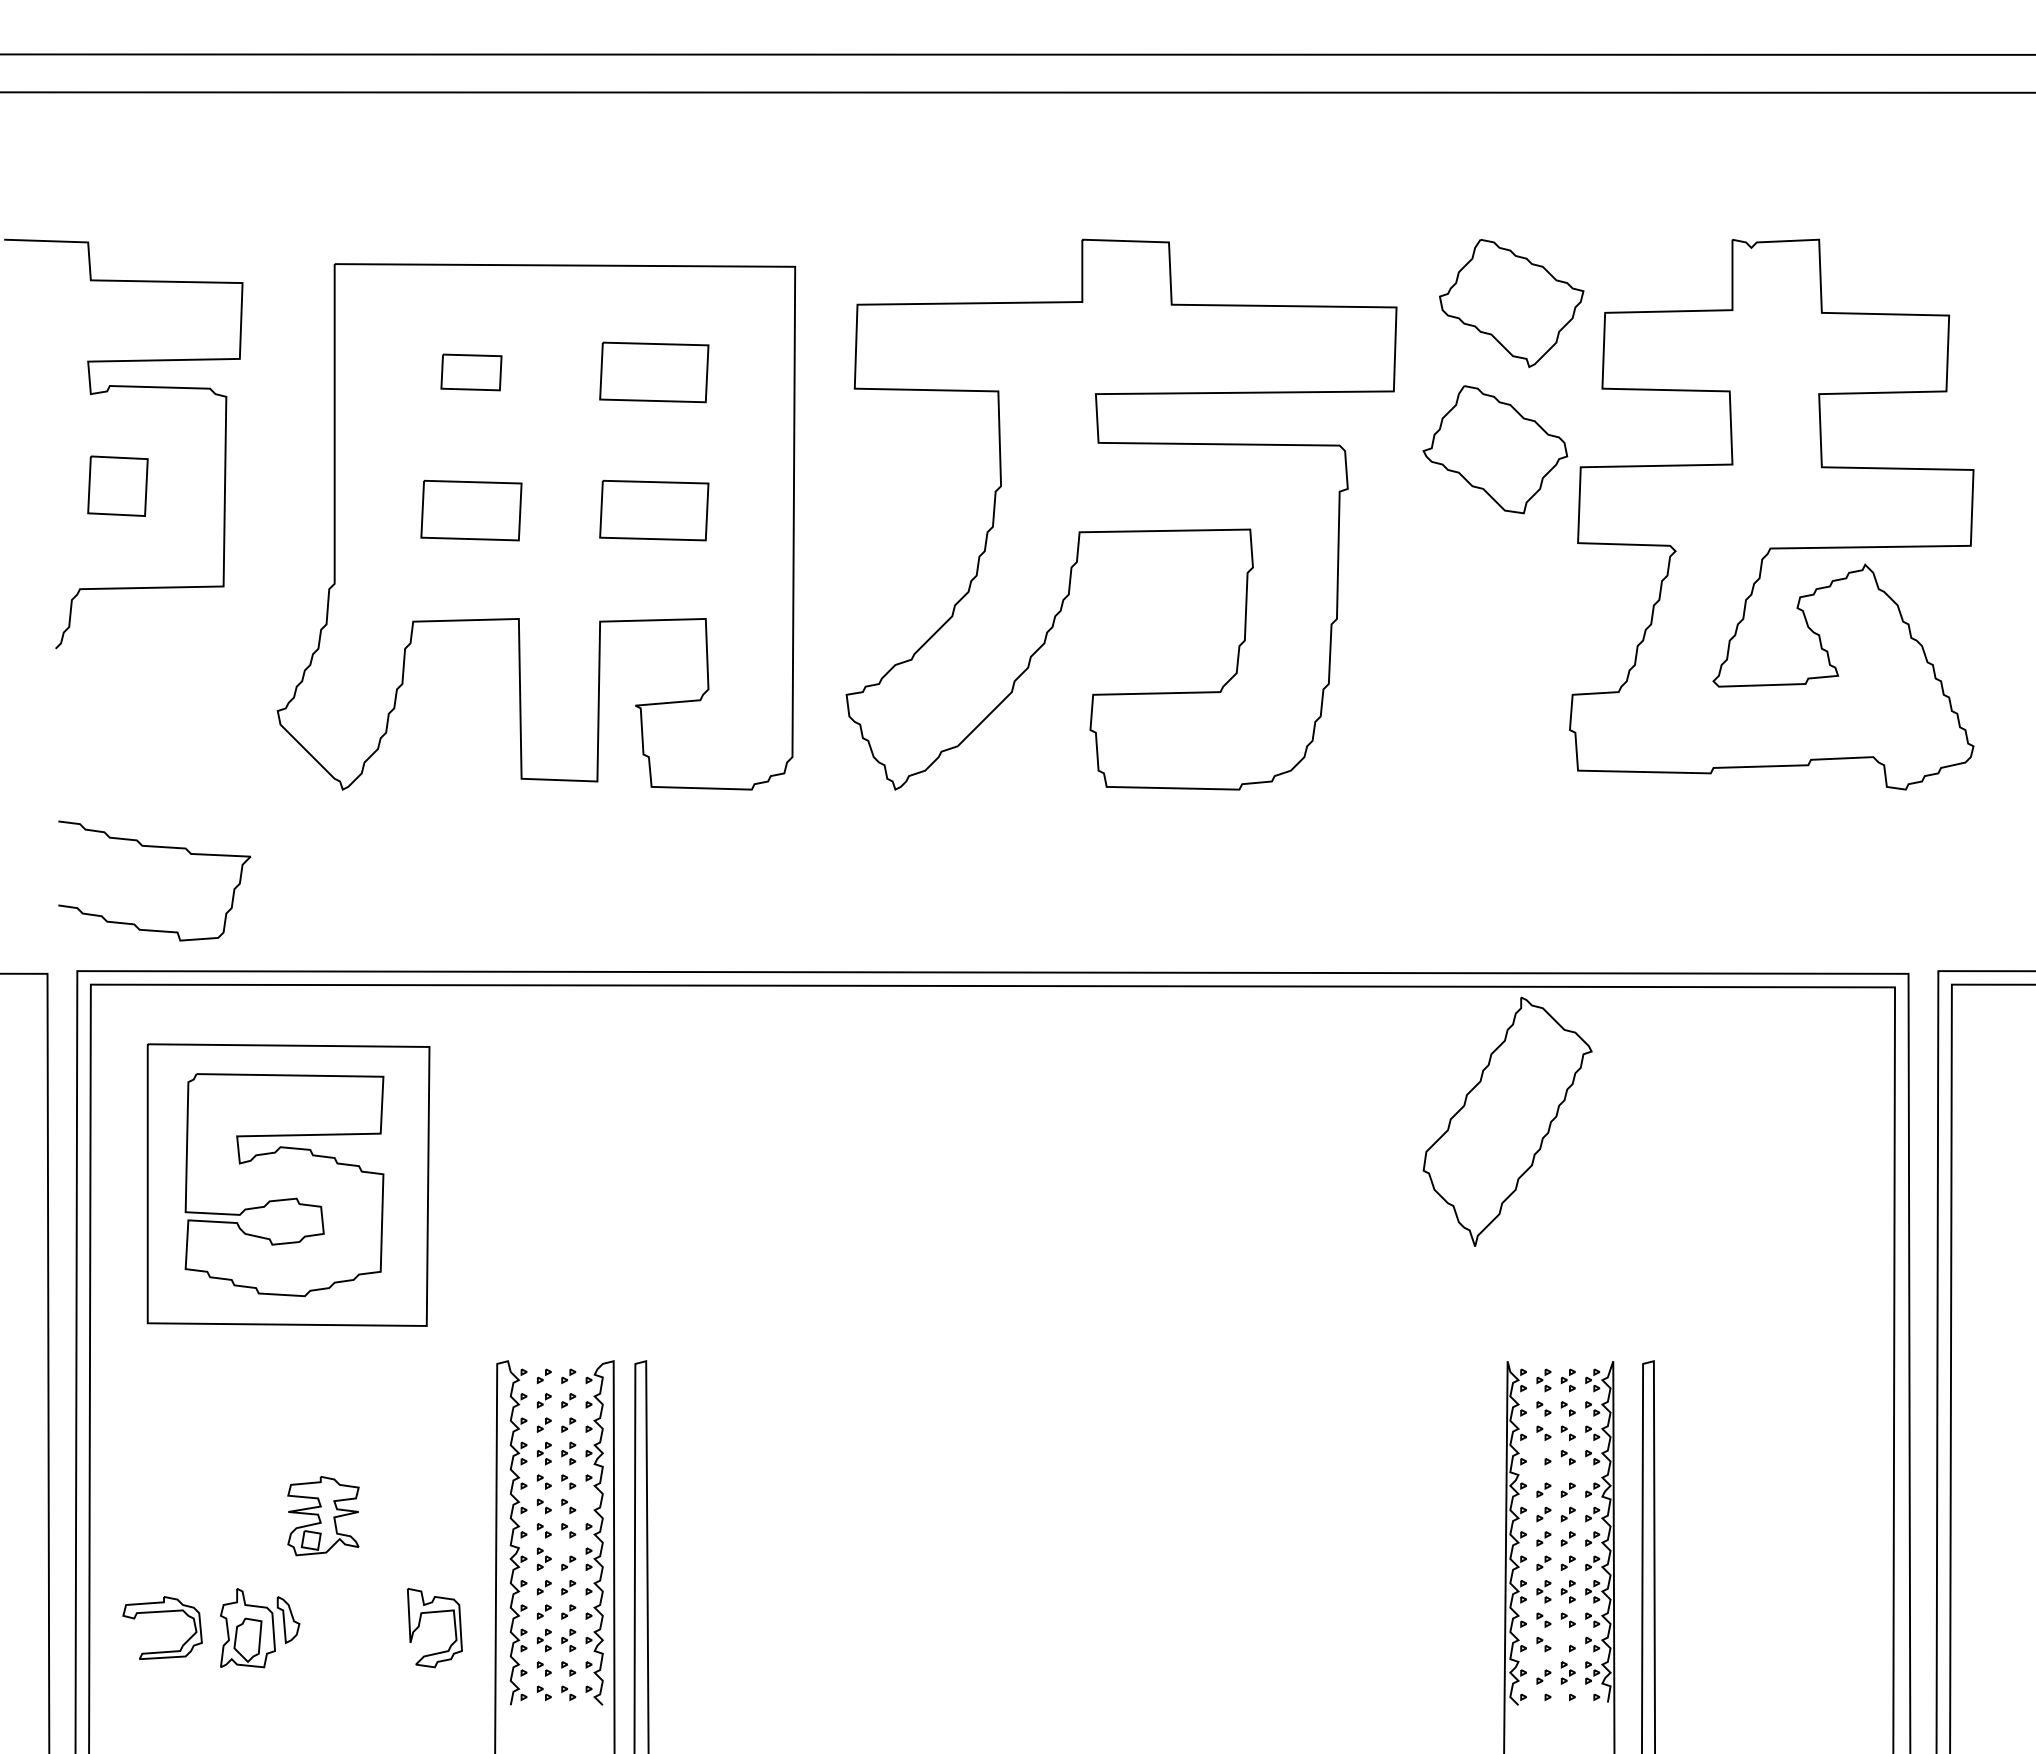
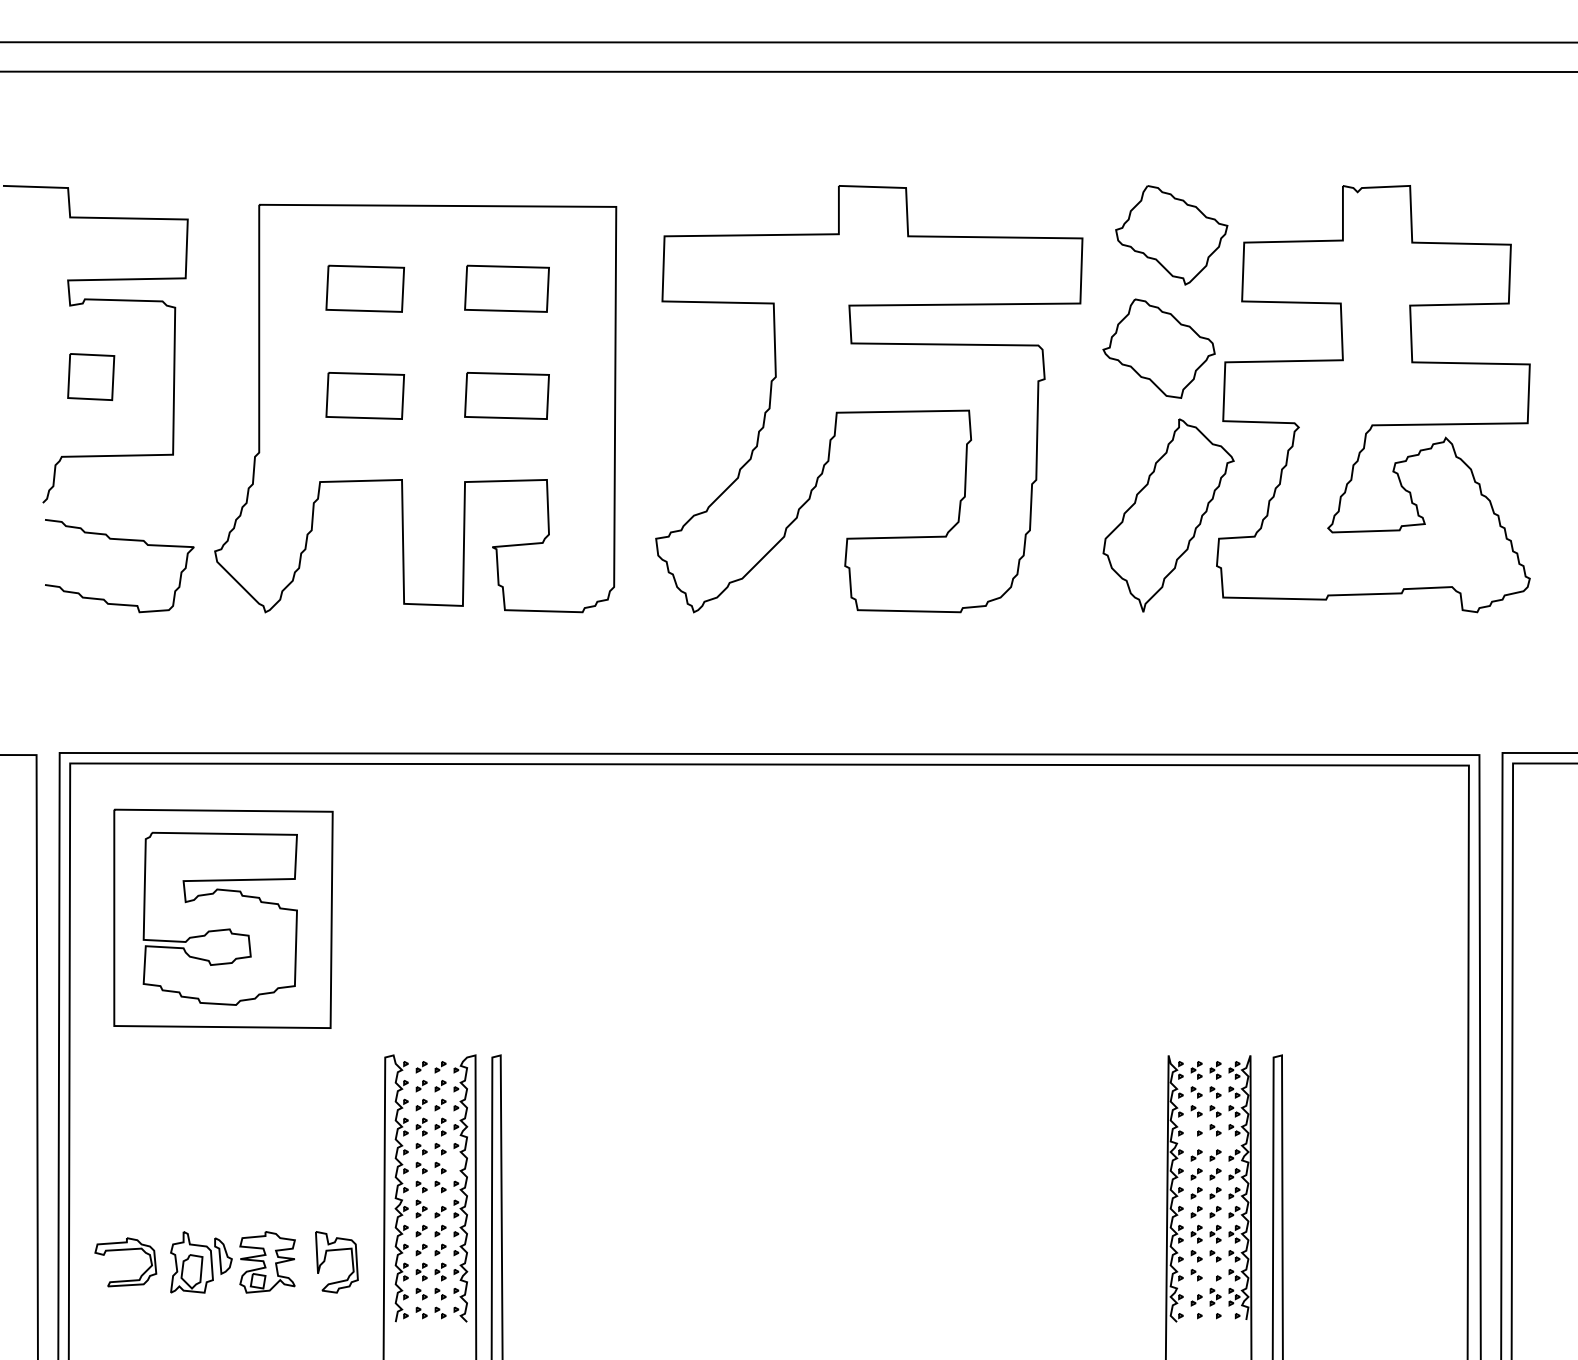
part: (471, 372) -> (365, 288), size x1.67
curve: (154, 847) -> (119, 540), moved
part: (1507, 1121) -> (1168, 515), moved
part: (323, 1516) -> (267, 1262), moved

